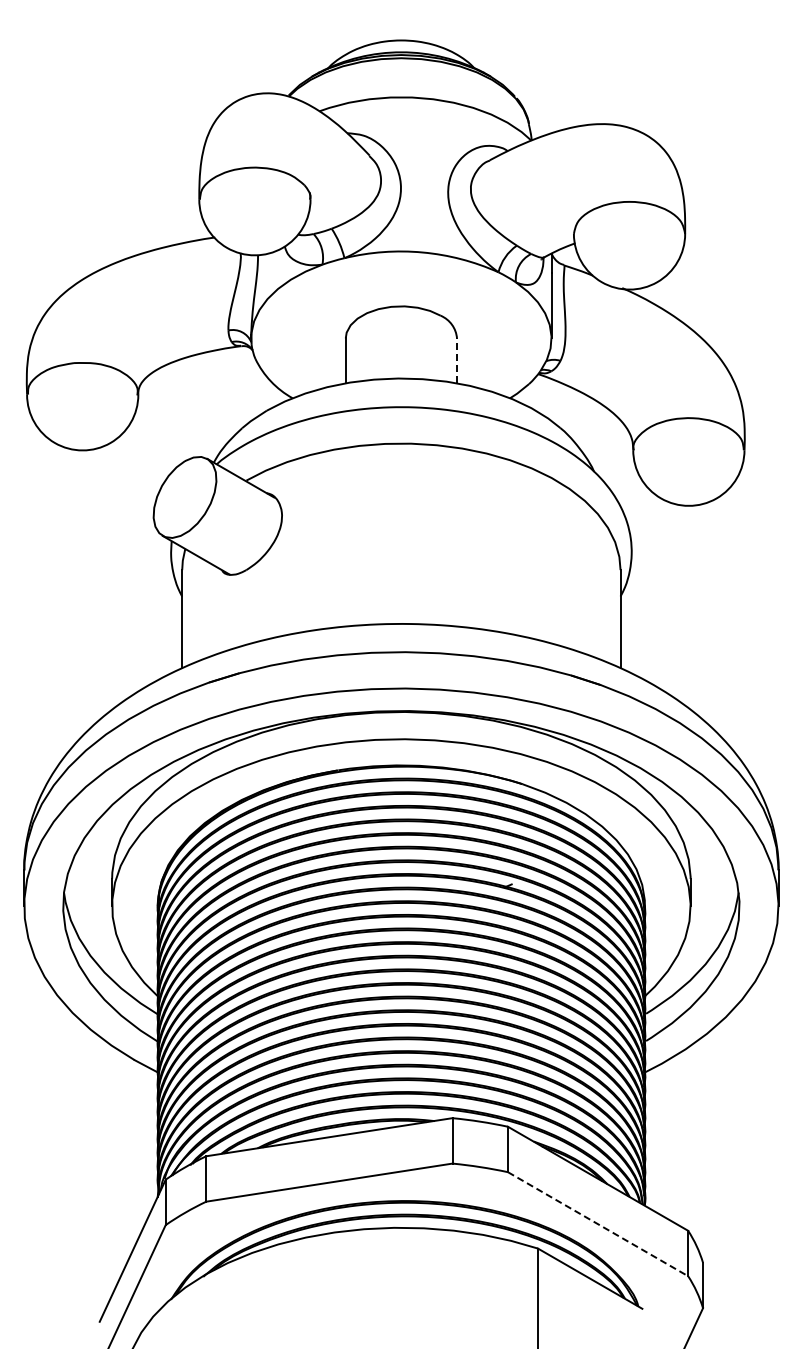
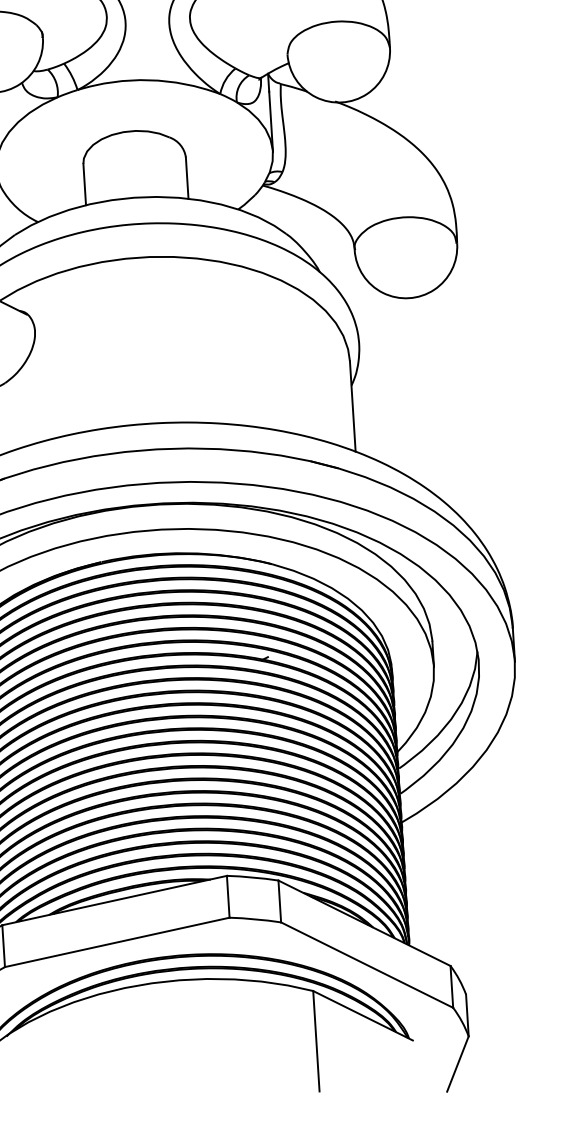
line: (457, 360) -> (187, 177), dashed -> solid
line: (598, 1224) -> (367, 965), dashed -> solid

